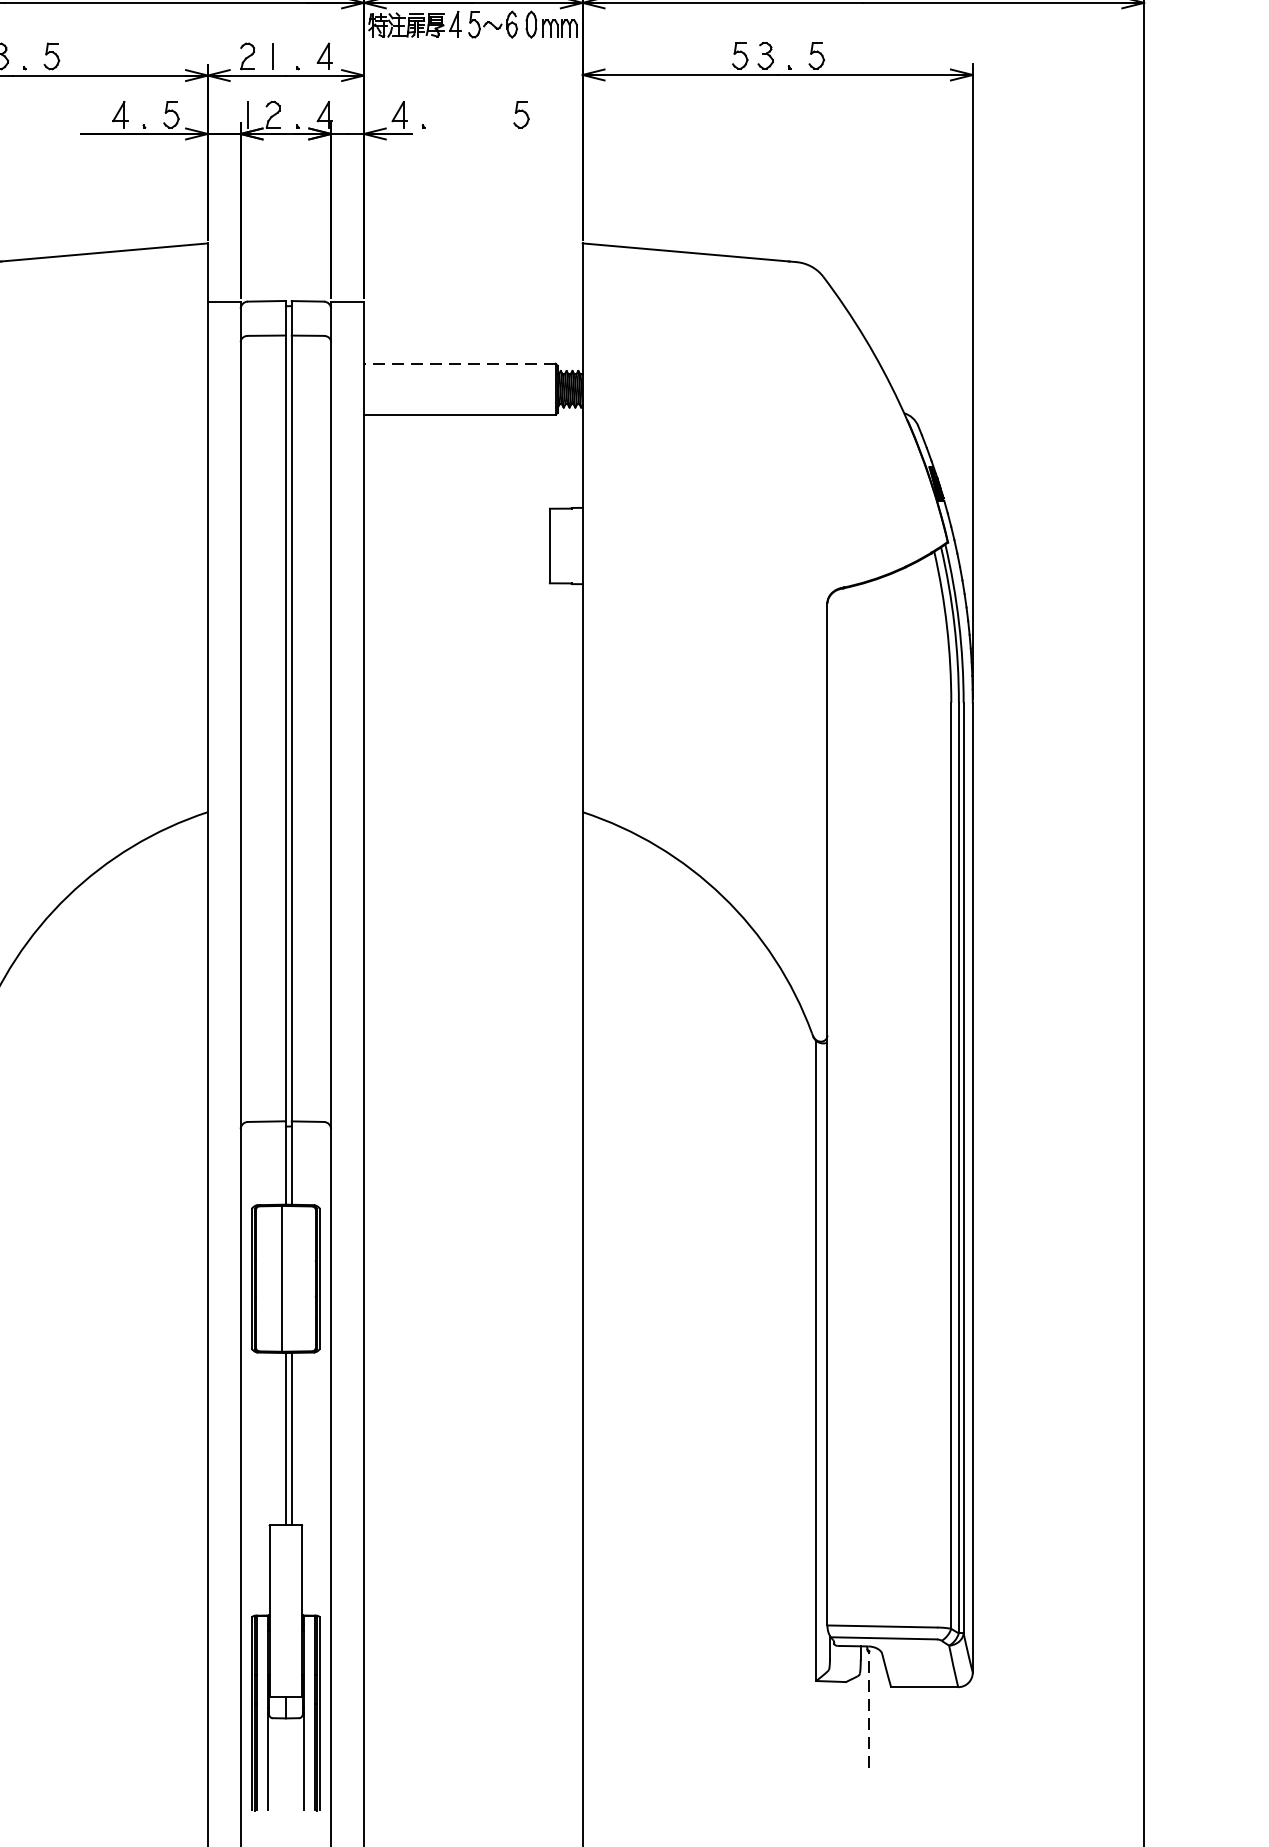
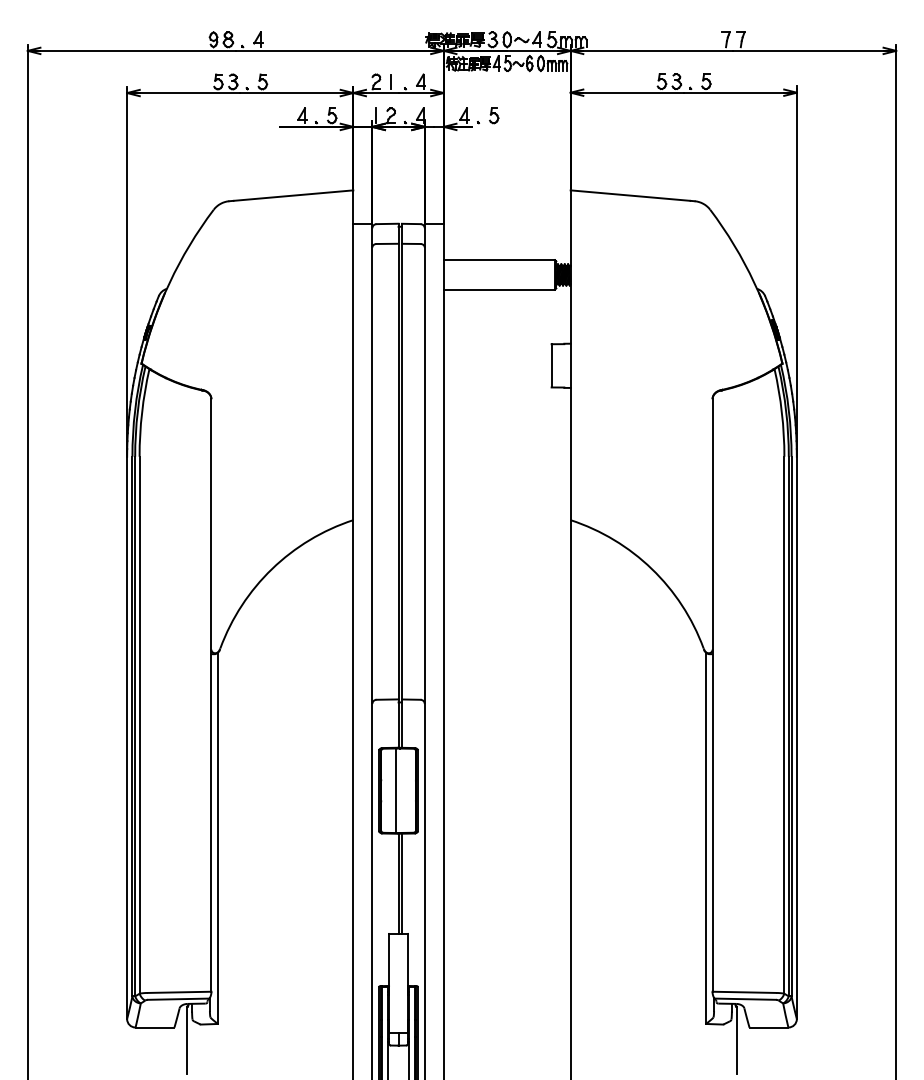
part: (522, 114) -> (494, 115), moved
line: (459, 364) -> (499, 260), dashed -> solid
line: (868, 1709) -> (736, 1040), dashed -> solid

